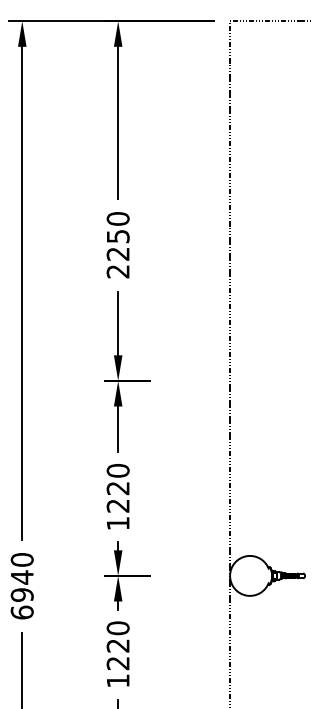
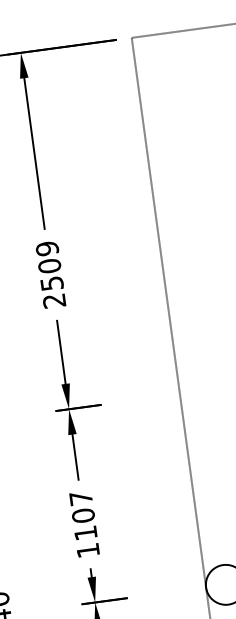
text: (117, 236) -> (49, 266), 2250 -> 2509
text: (117, 488) -> (82, 515), 1220 -> 1107

